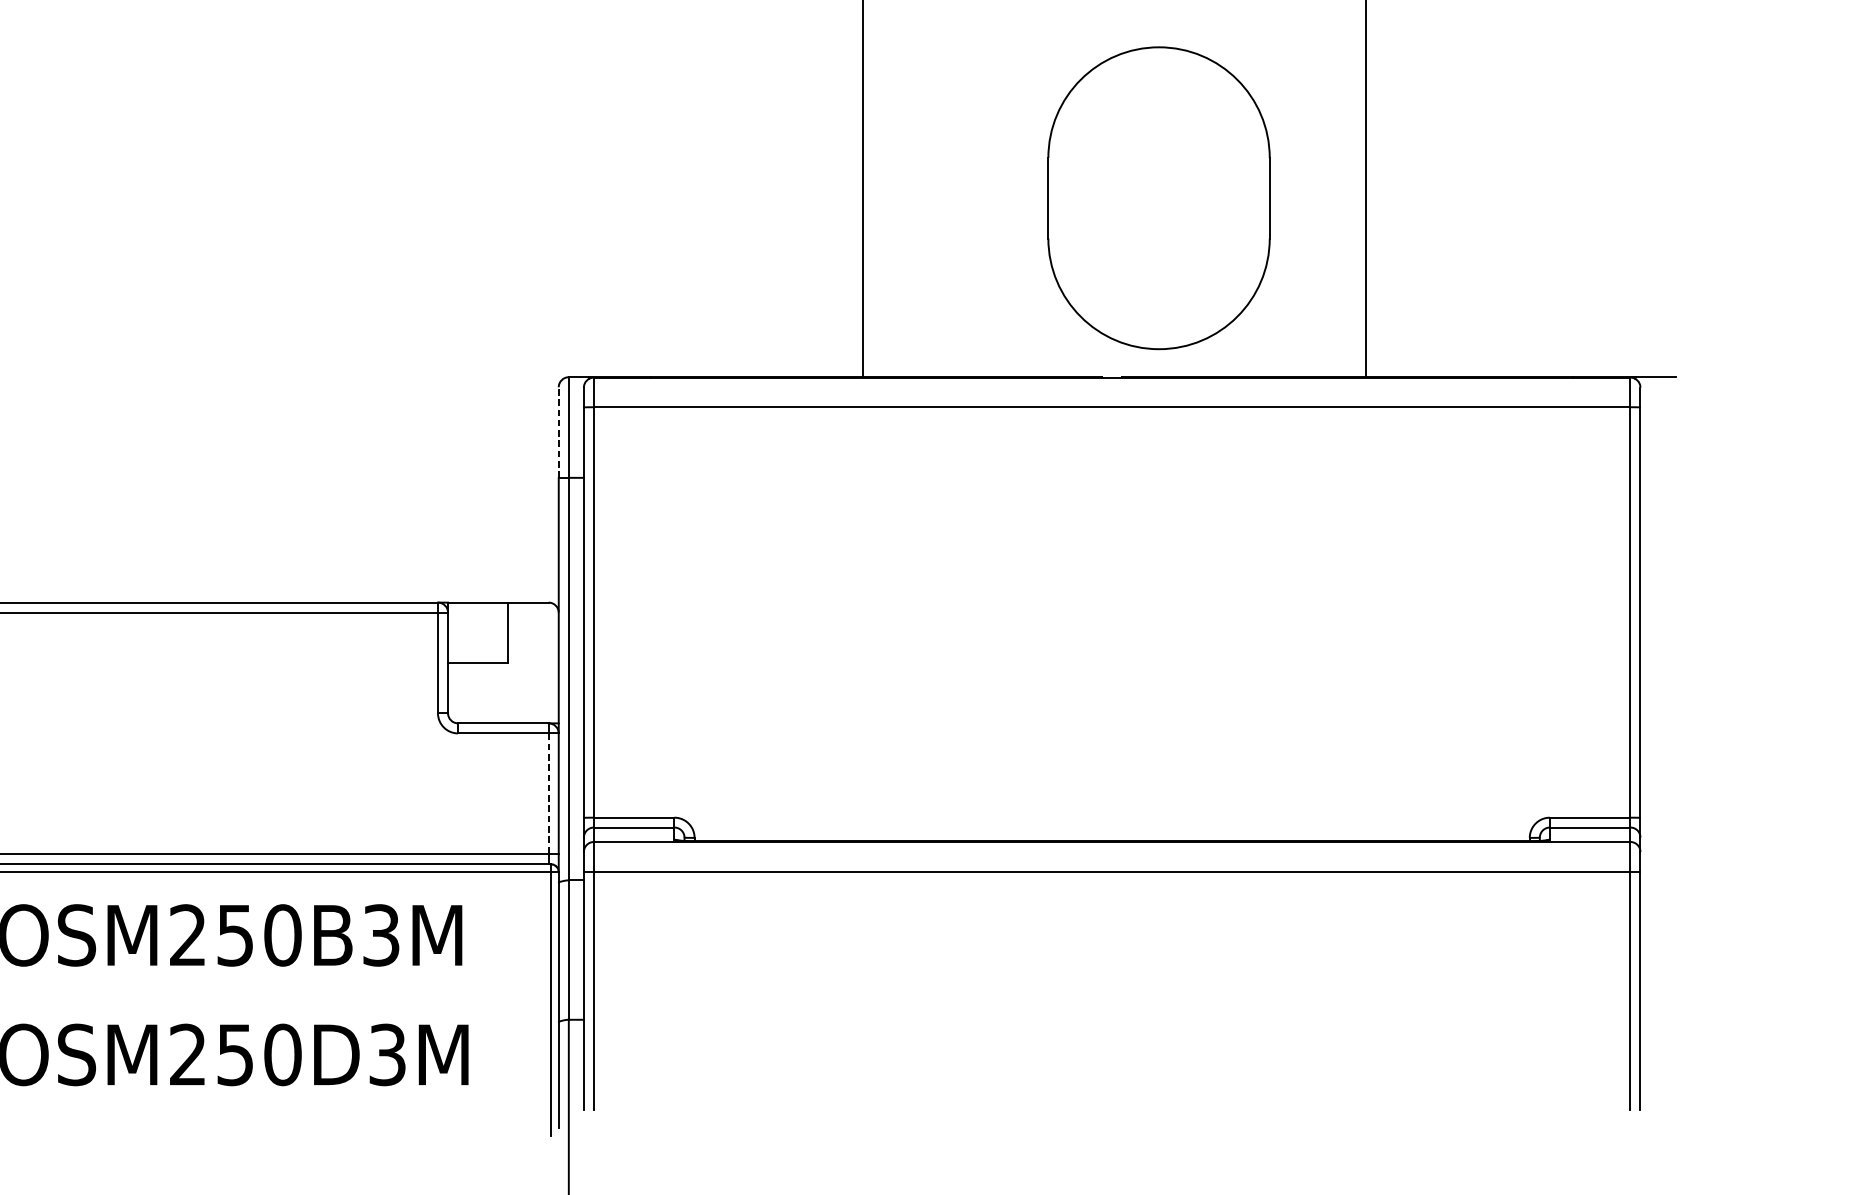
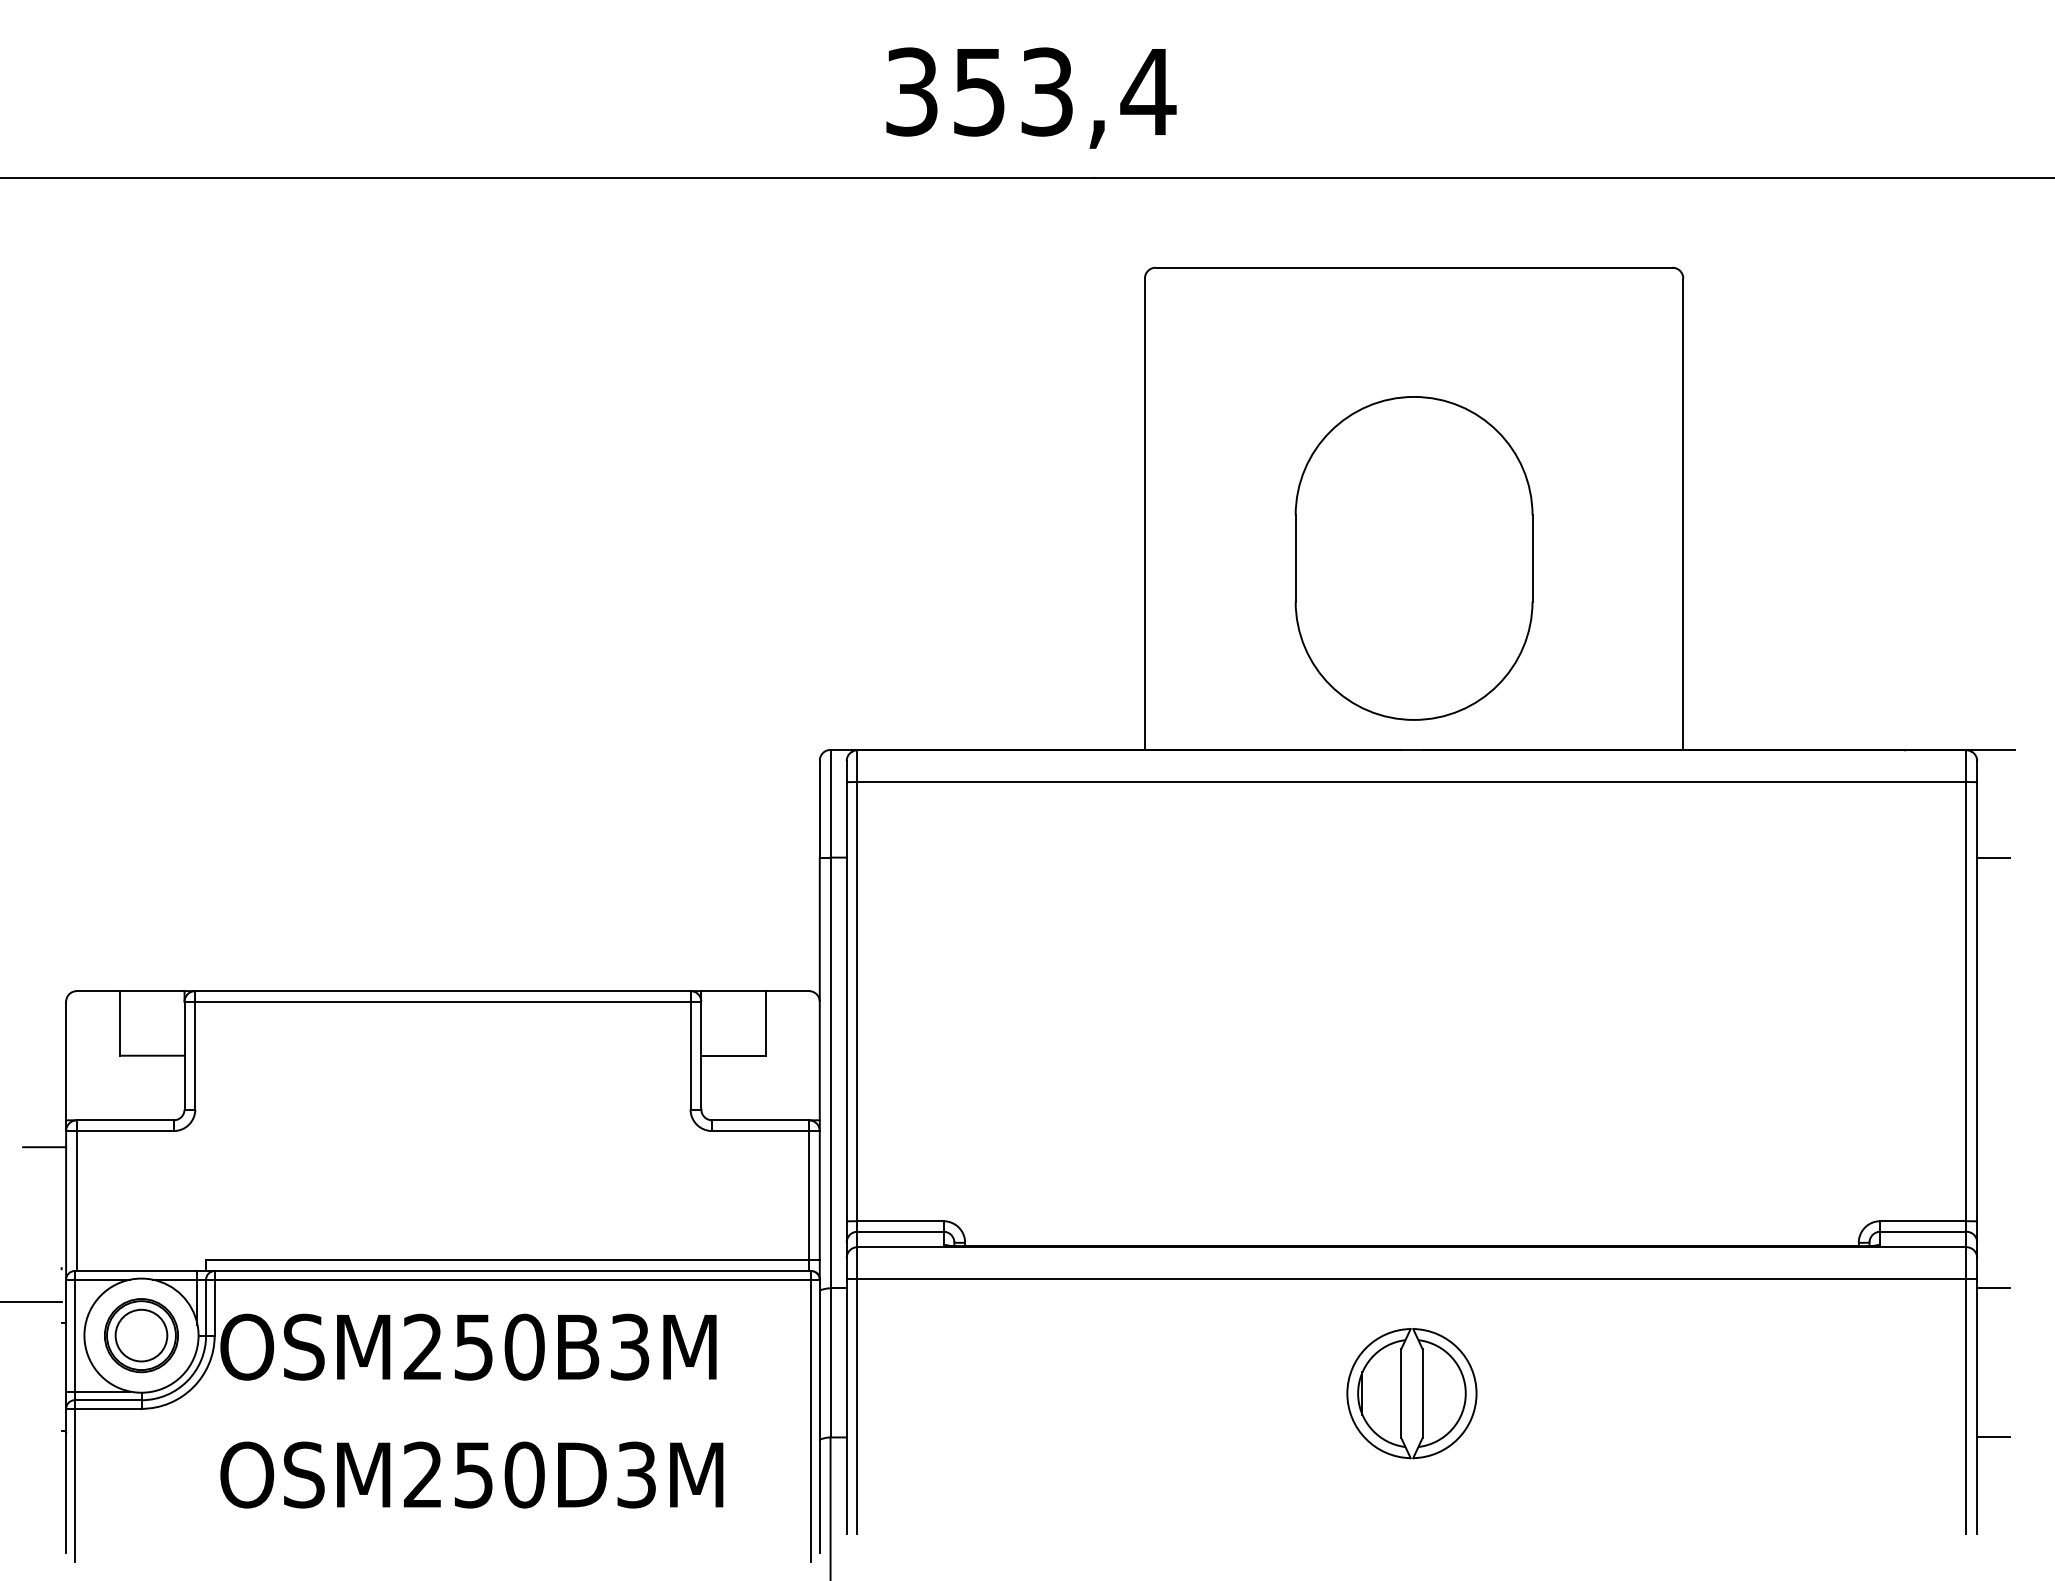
part: (1158, 198) -> (1413, 558), moved
line: (558, 431) -> (819, 808), dashed -> solid
line: (1655, 477) -> (1993, 857), added
line: (549, 793) -> (809, 1195), dashed -> solid
line: (1655, 880) -> (1993, 1288), added
part: (1111, 978) -> (1411, 1393), added
line: (1655, 1019) -> (1993, 1437), added

